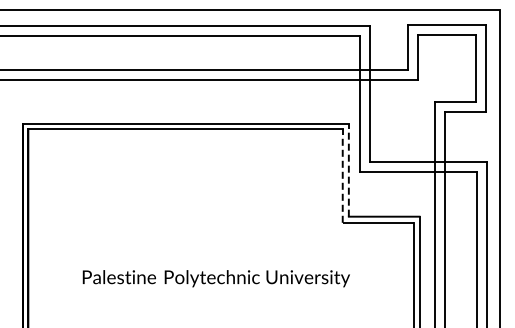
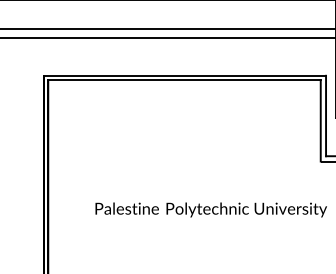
line: (348, 169) -> (325, 115), dashed -> solid
line: (342, 175) -> (320, 120), dashed -> solid

